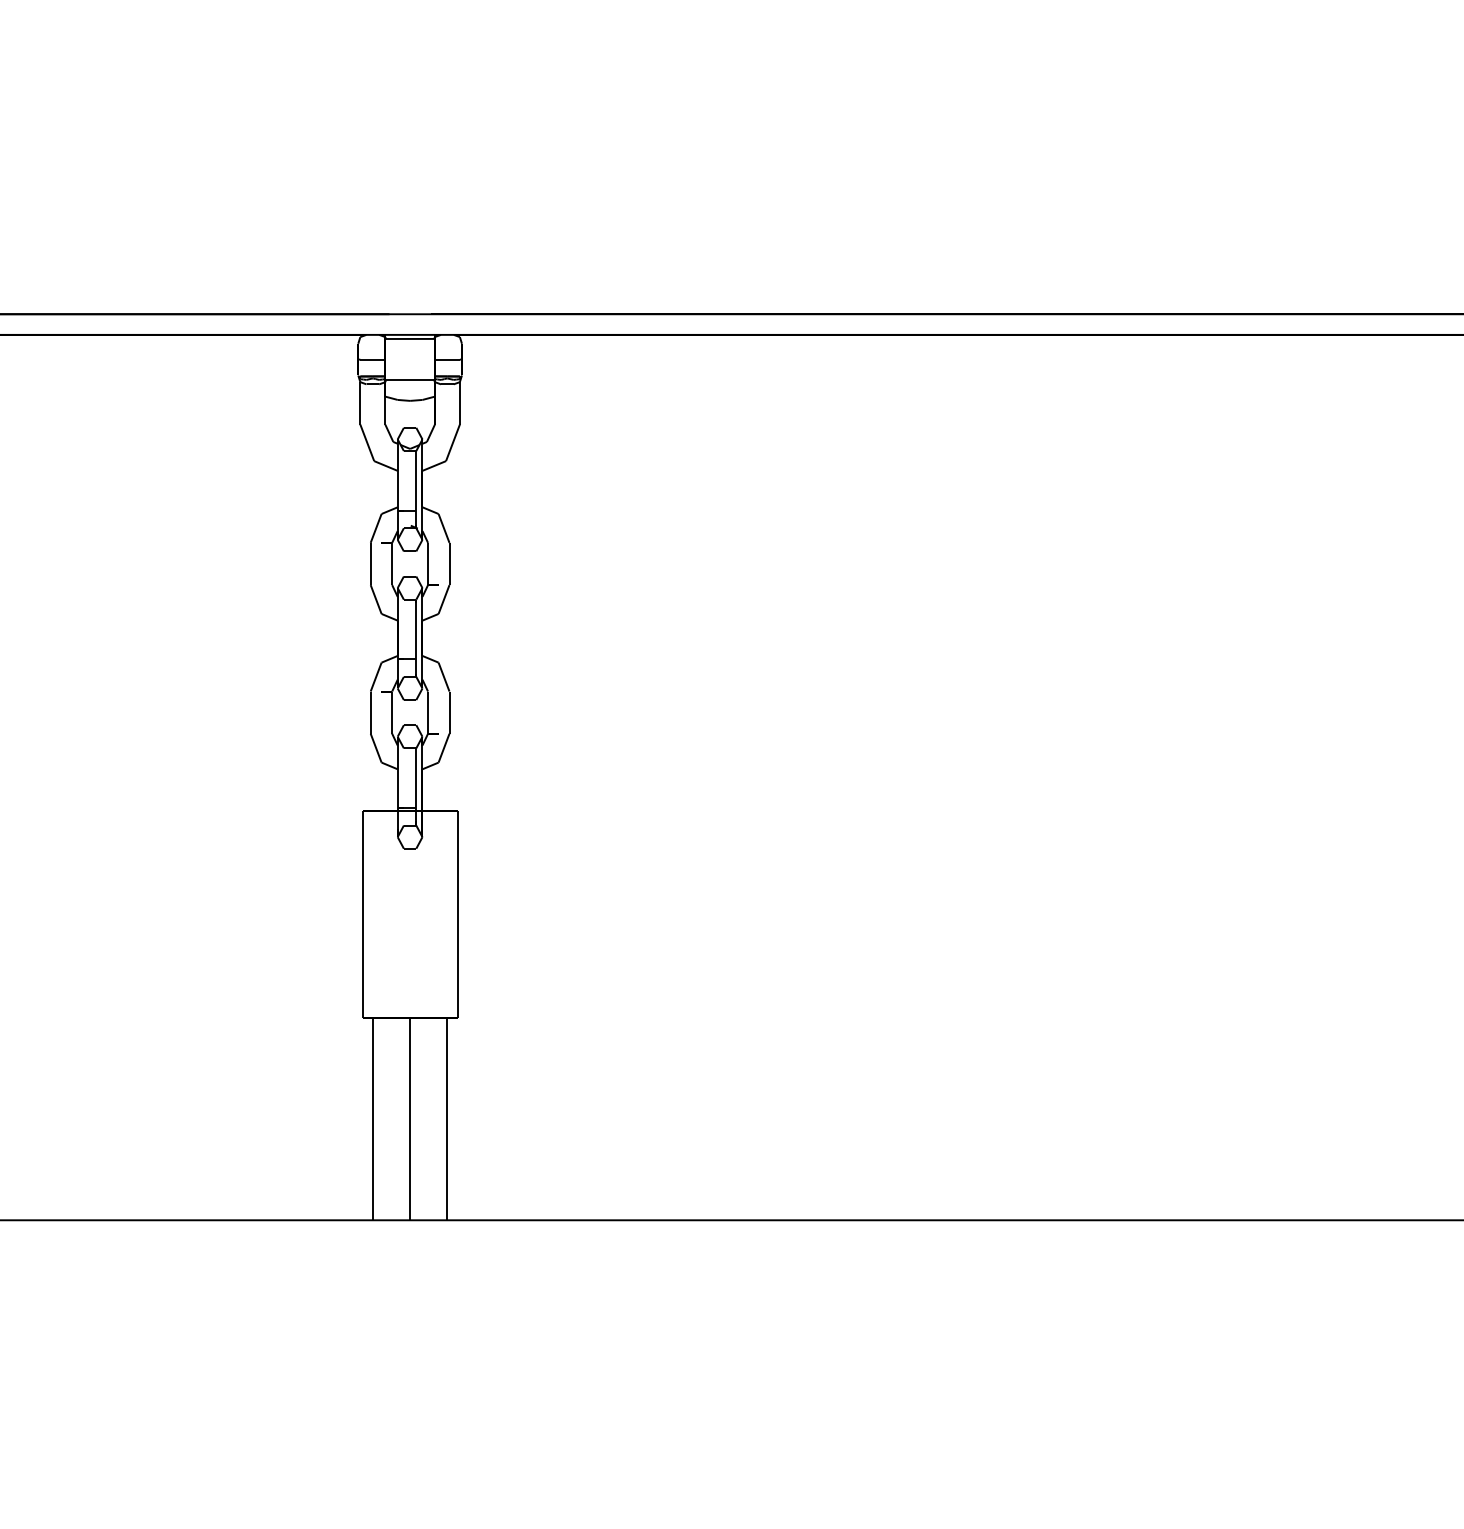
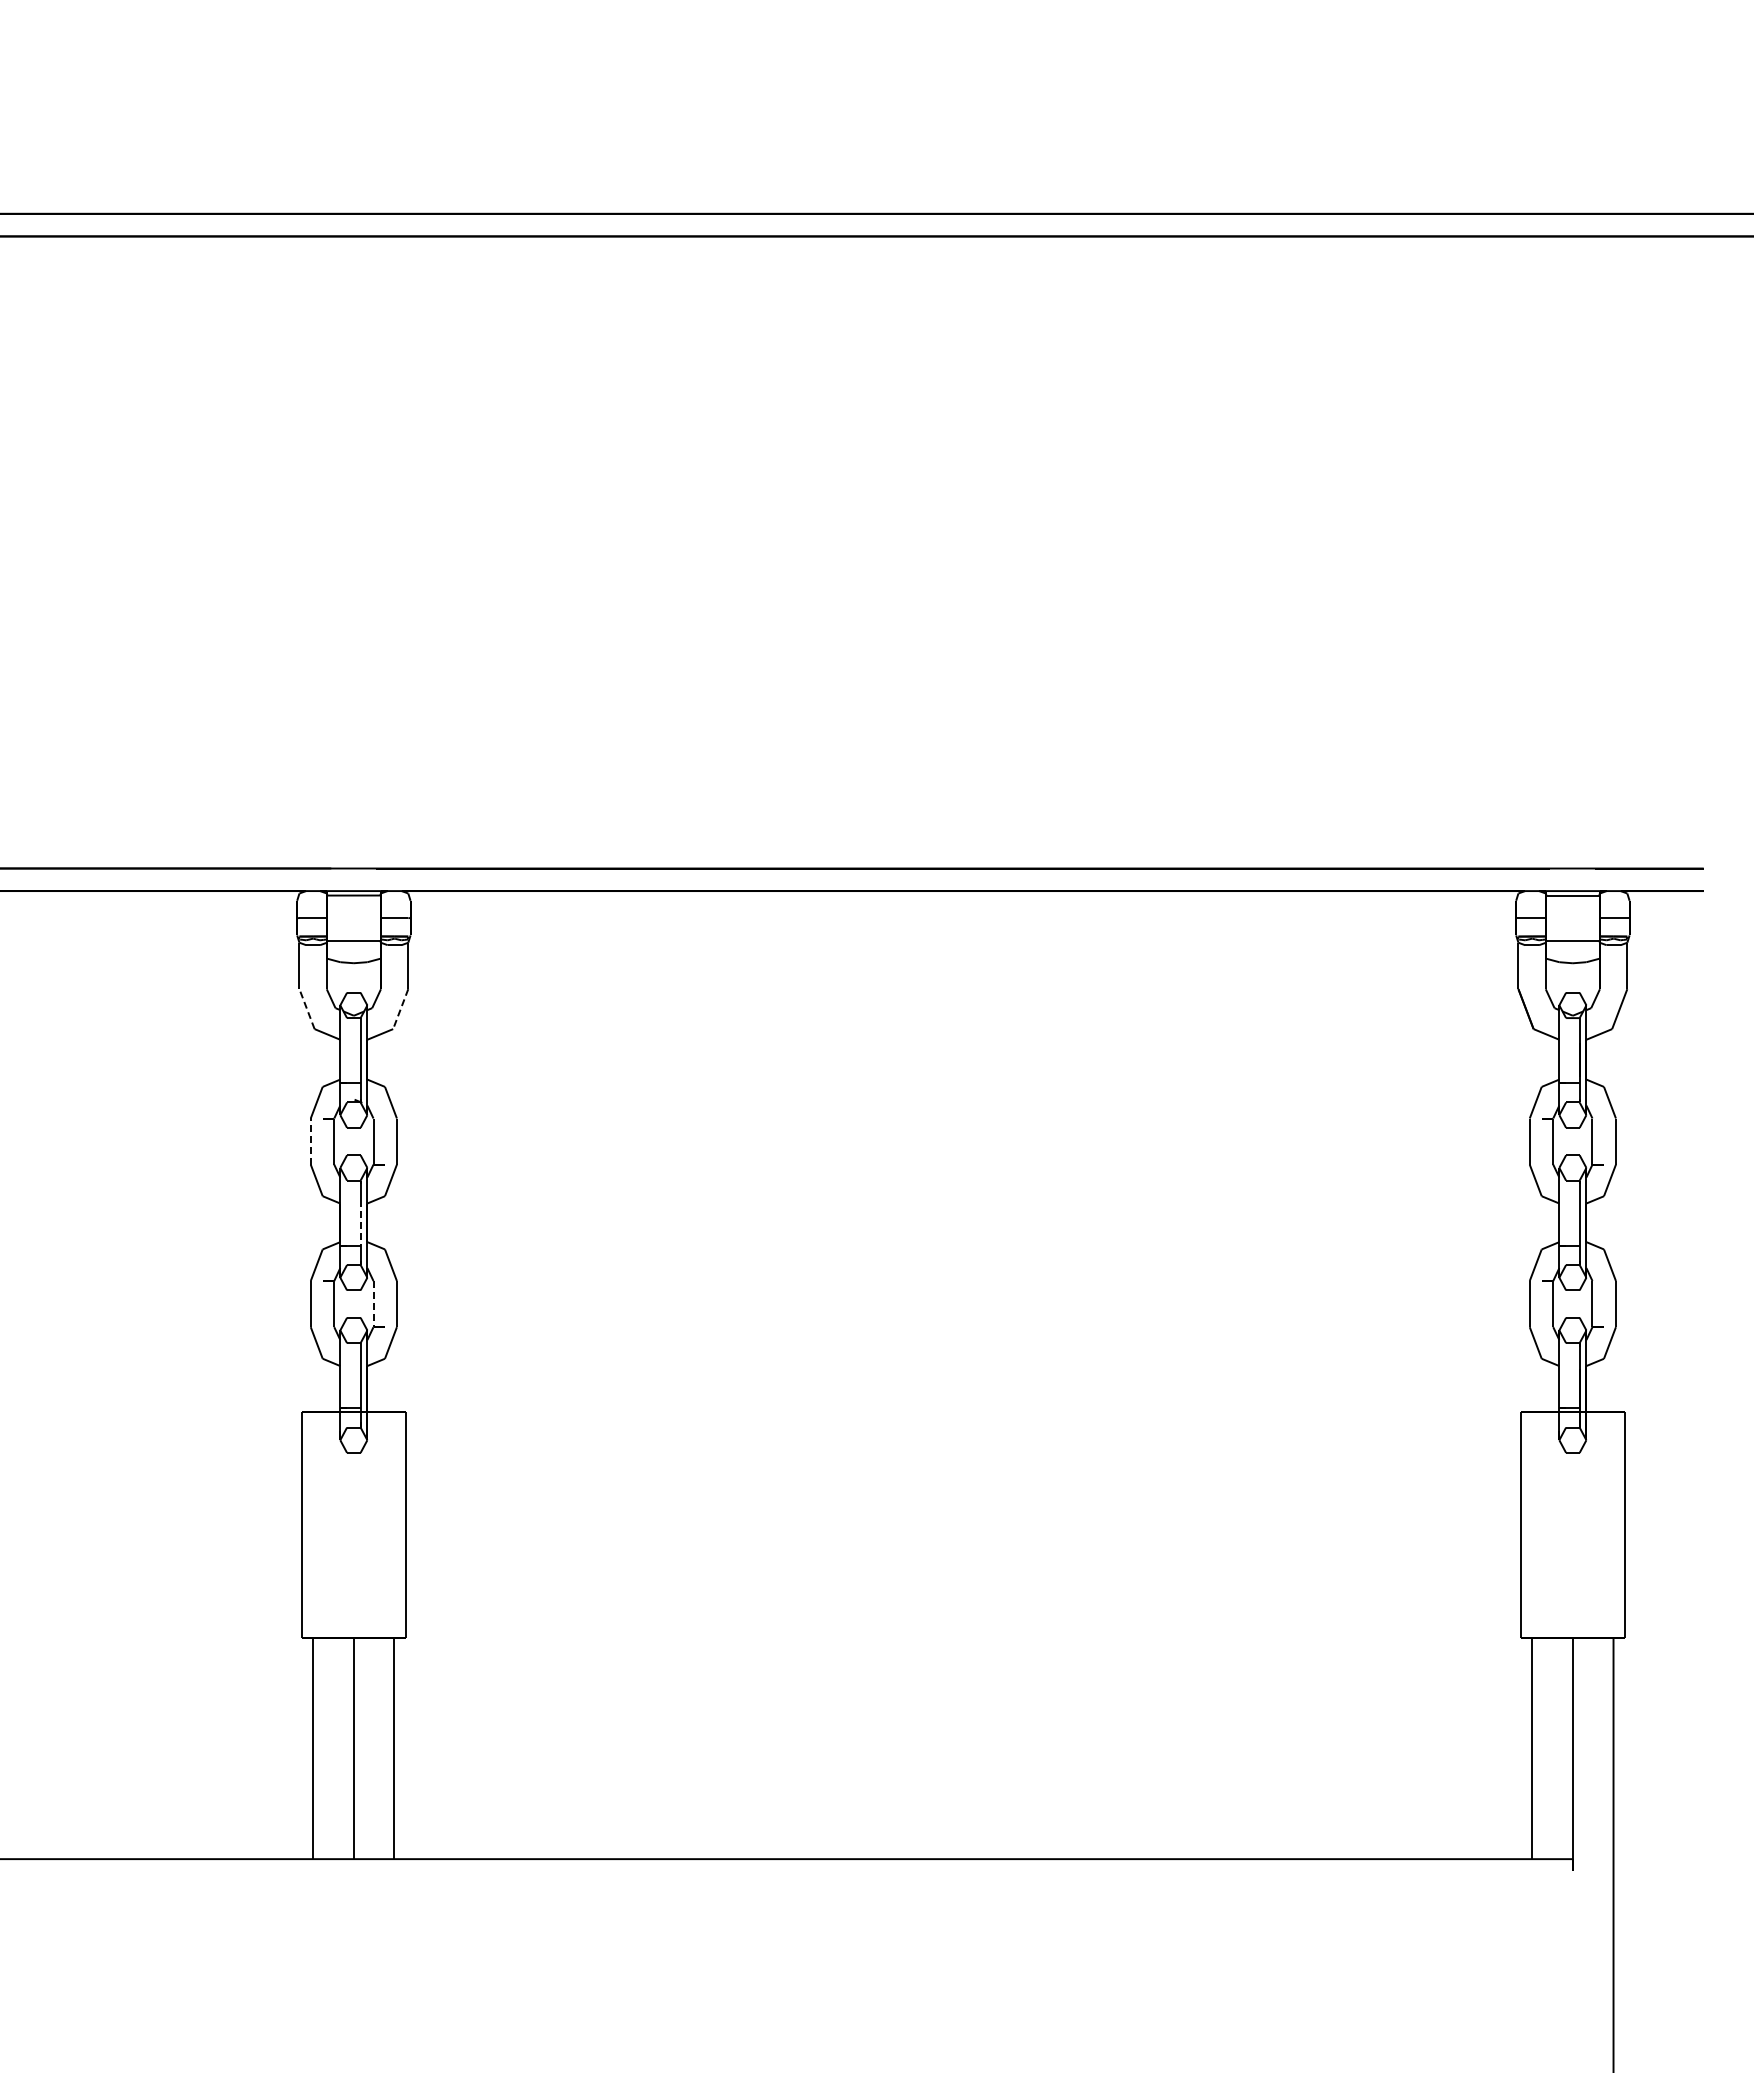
line: (366, 442) -> (306, 1008), solid -> dashed
line: (452, 443) -> (400, 1009), solid -> dashed
line: (370, 563) -> (310, 1141), solid -> dashed
line: (416, 638) -> (360, 1223), solid -> dashed
line: (428, 713) -> (373, 1304), solid -> dashed

